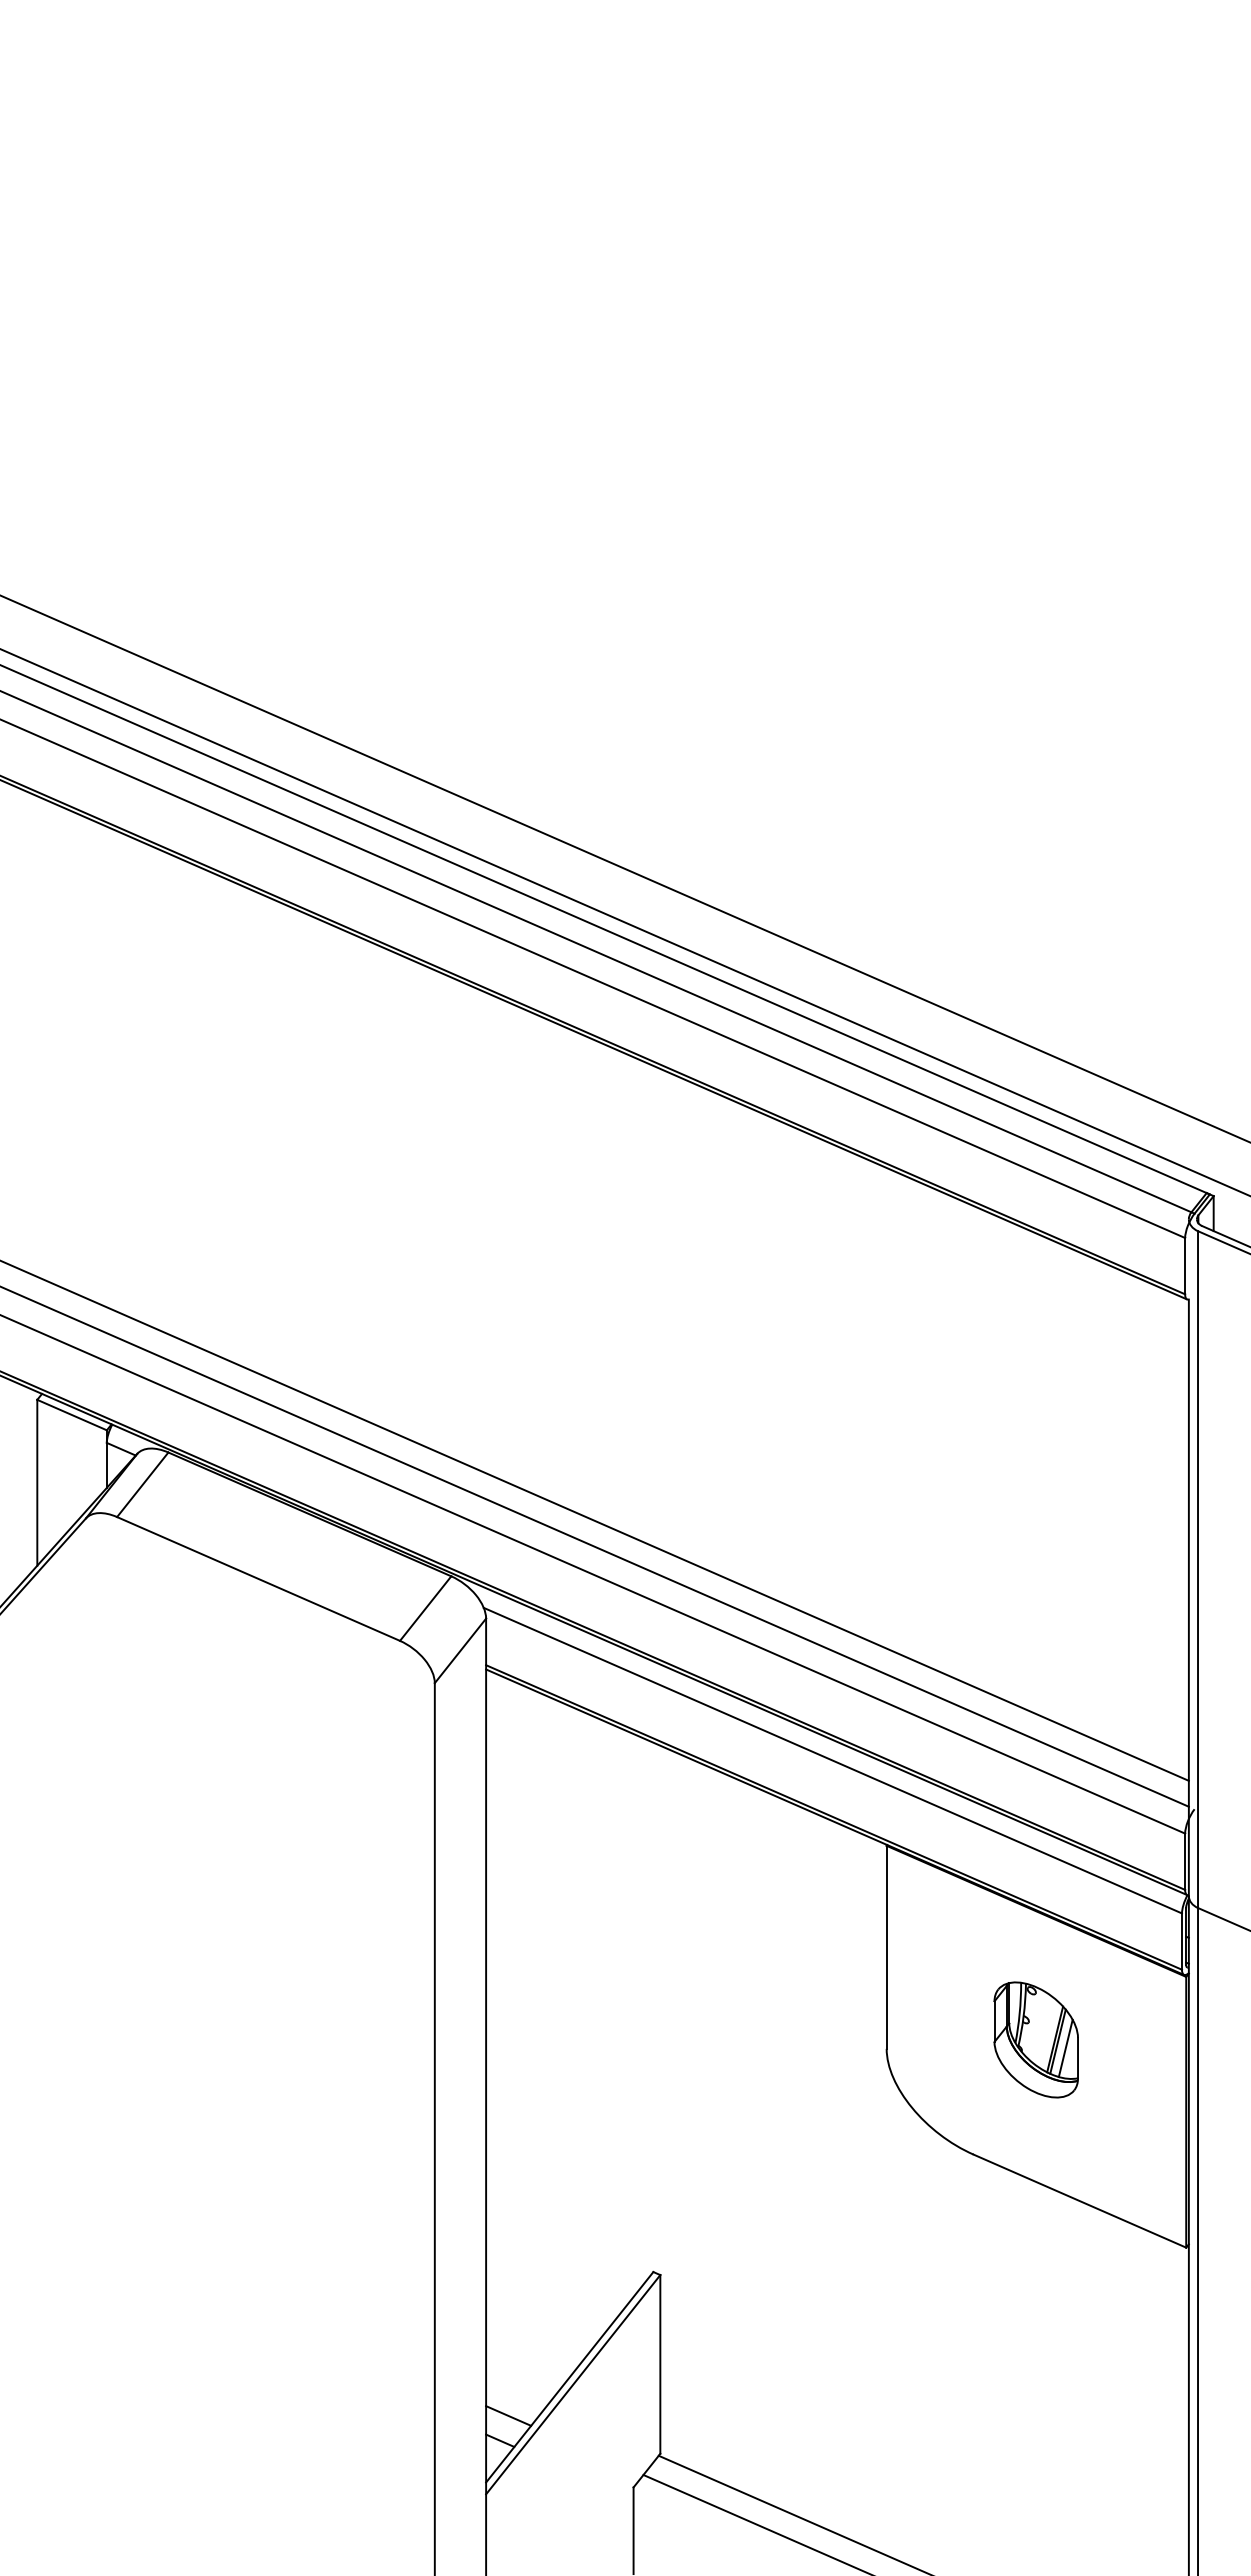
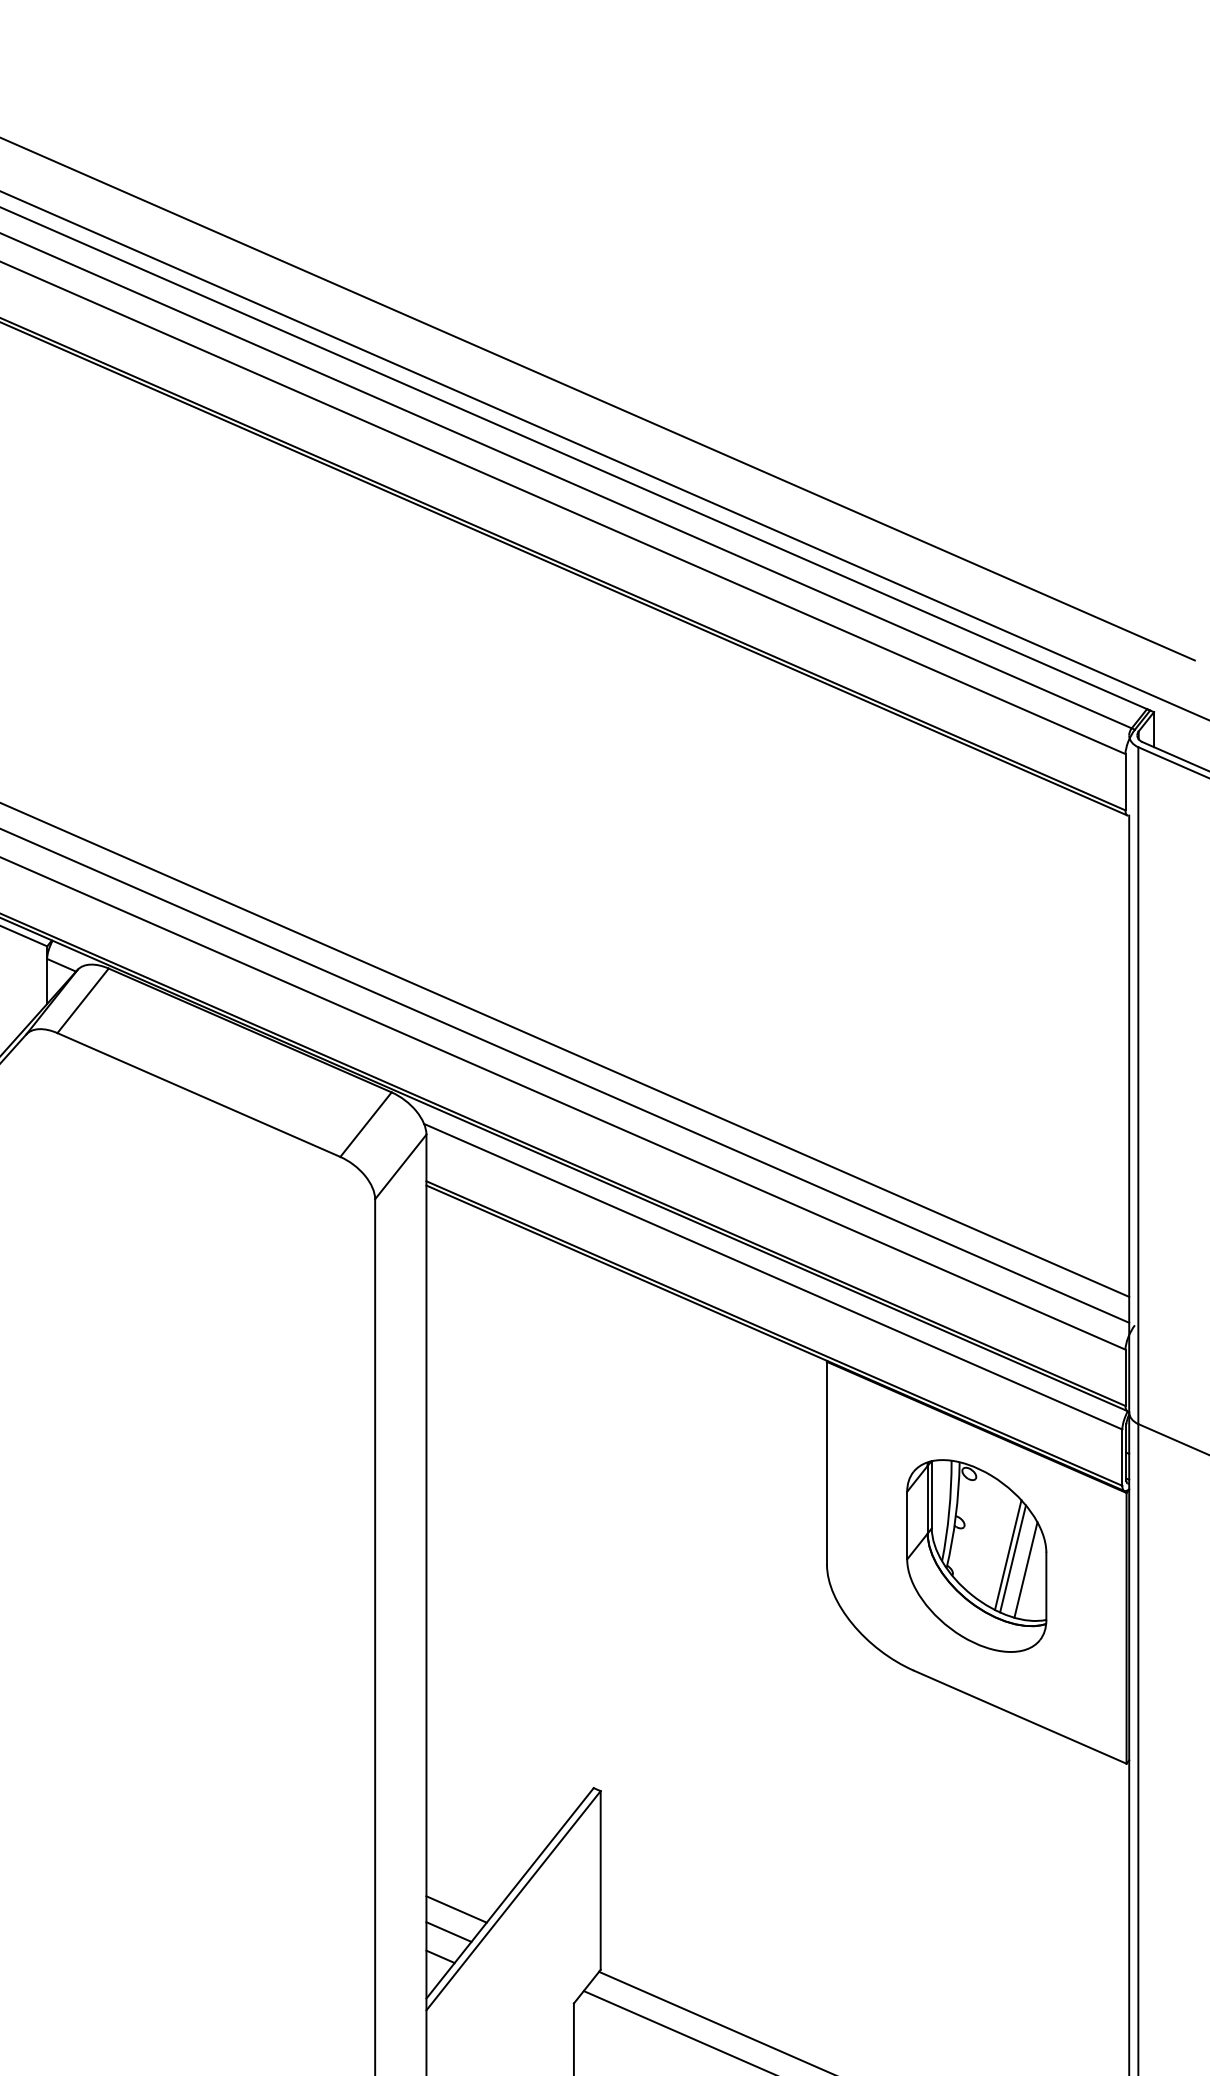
part: (1035, 2039) -> (975, 1555), size x1.67
line: (516, 2393) -> (456, 1909), added

